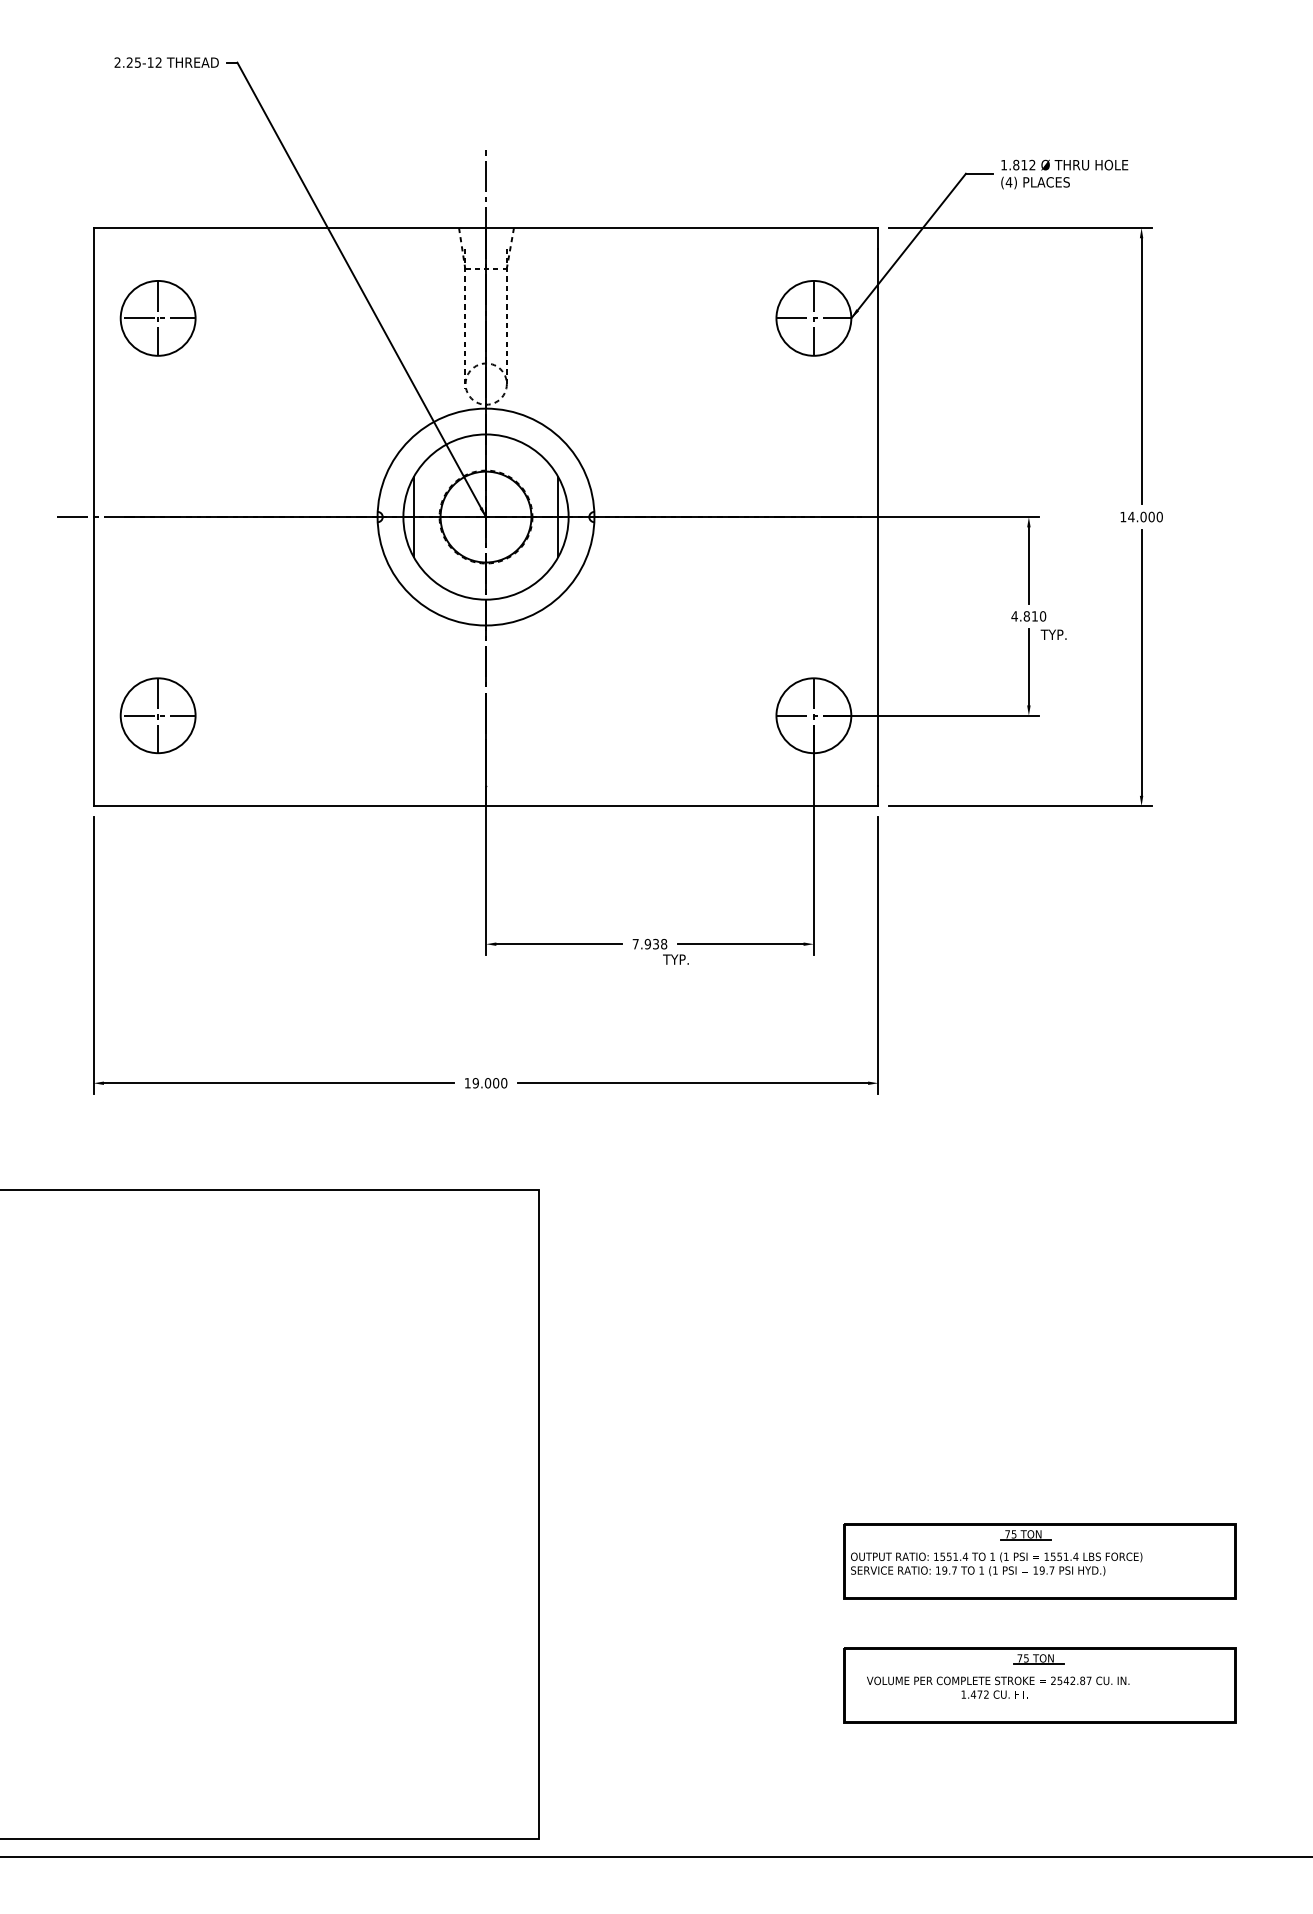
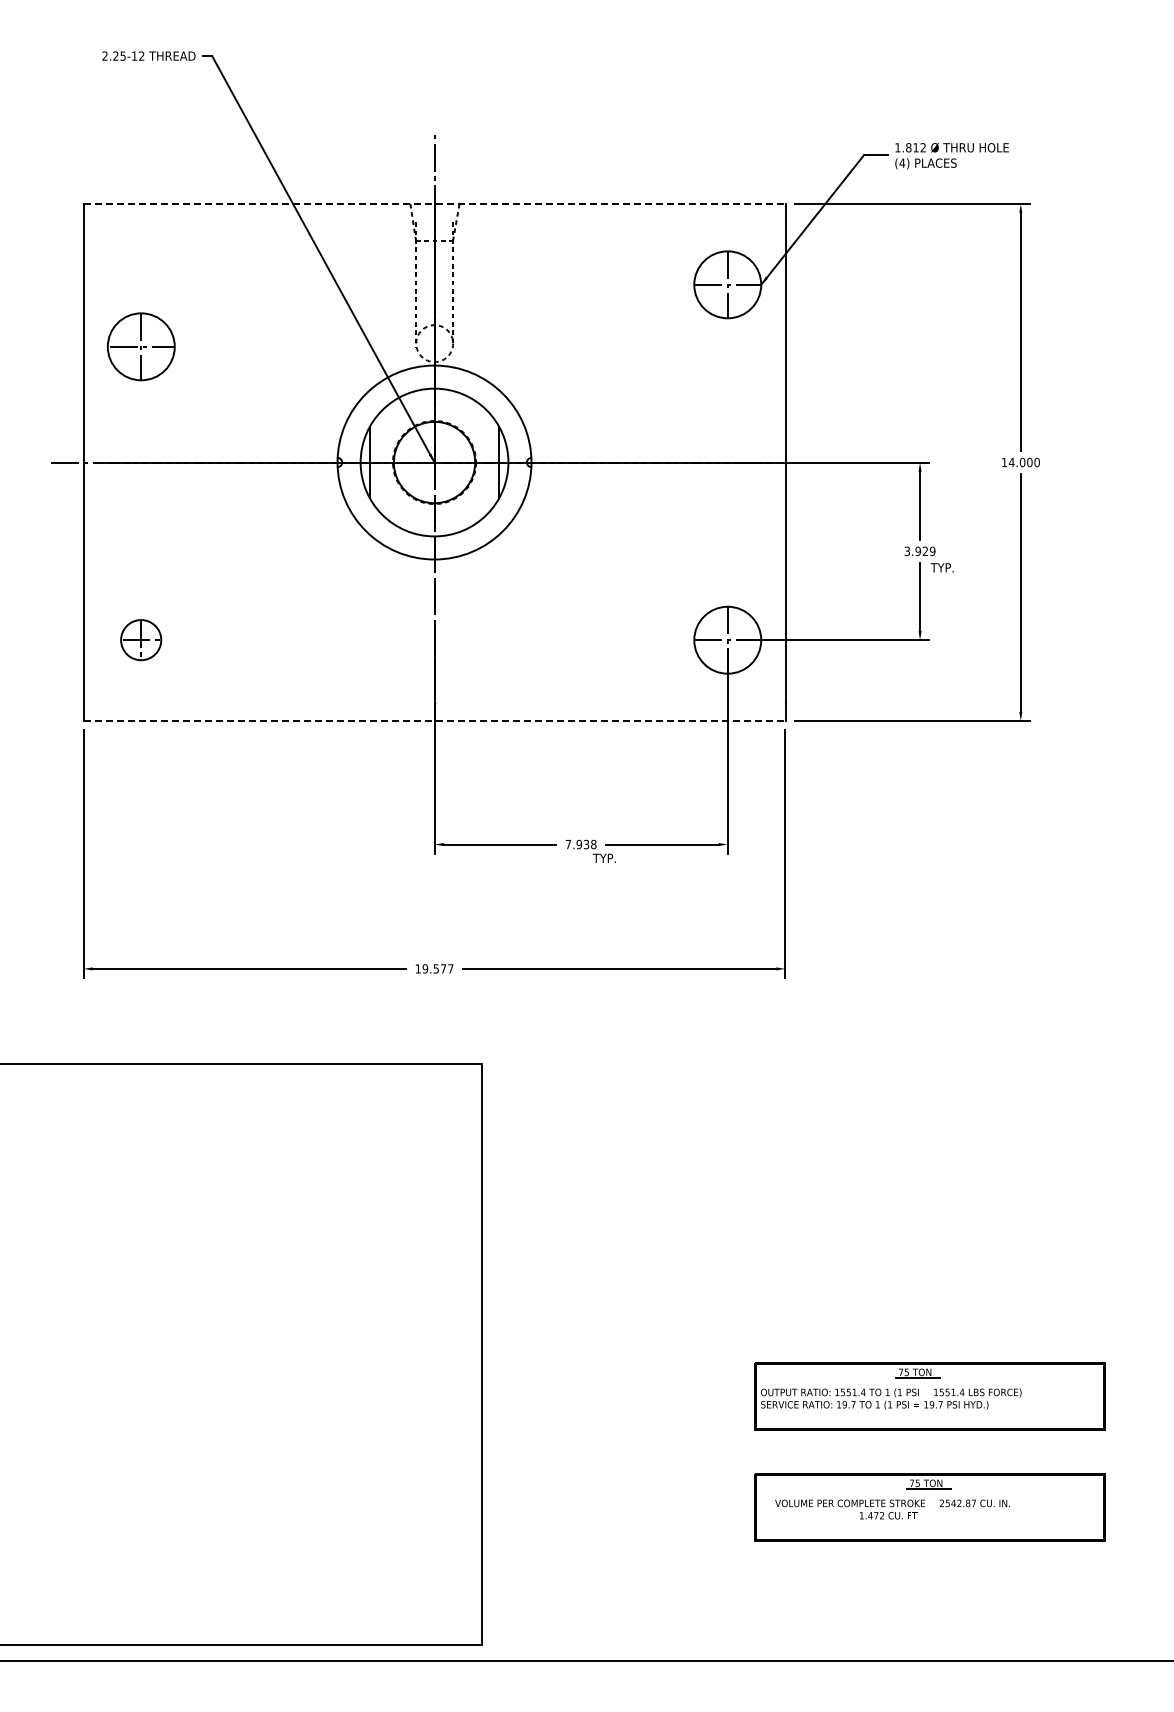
line: (485, 227) -> (434, 203), solid -> dashed
part: (158, 318) -> (141, 346), moved
text: (1028, 616) -> (919, 551), 4.810 -> 3.929
part: (157, 714) -> (140, 639), size x0.6
line: (485, 806) -> (434, 721), solid -> dashed
text: (496, 1082) -> (443, 968), 19.000 -> 19.577

